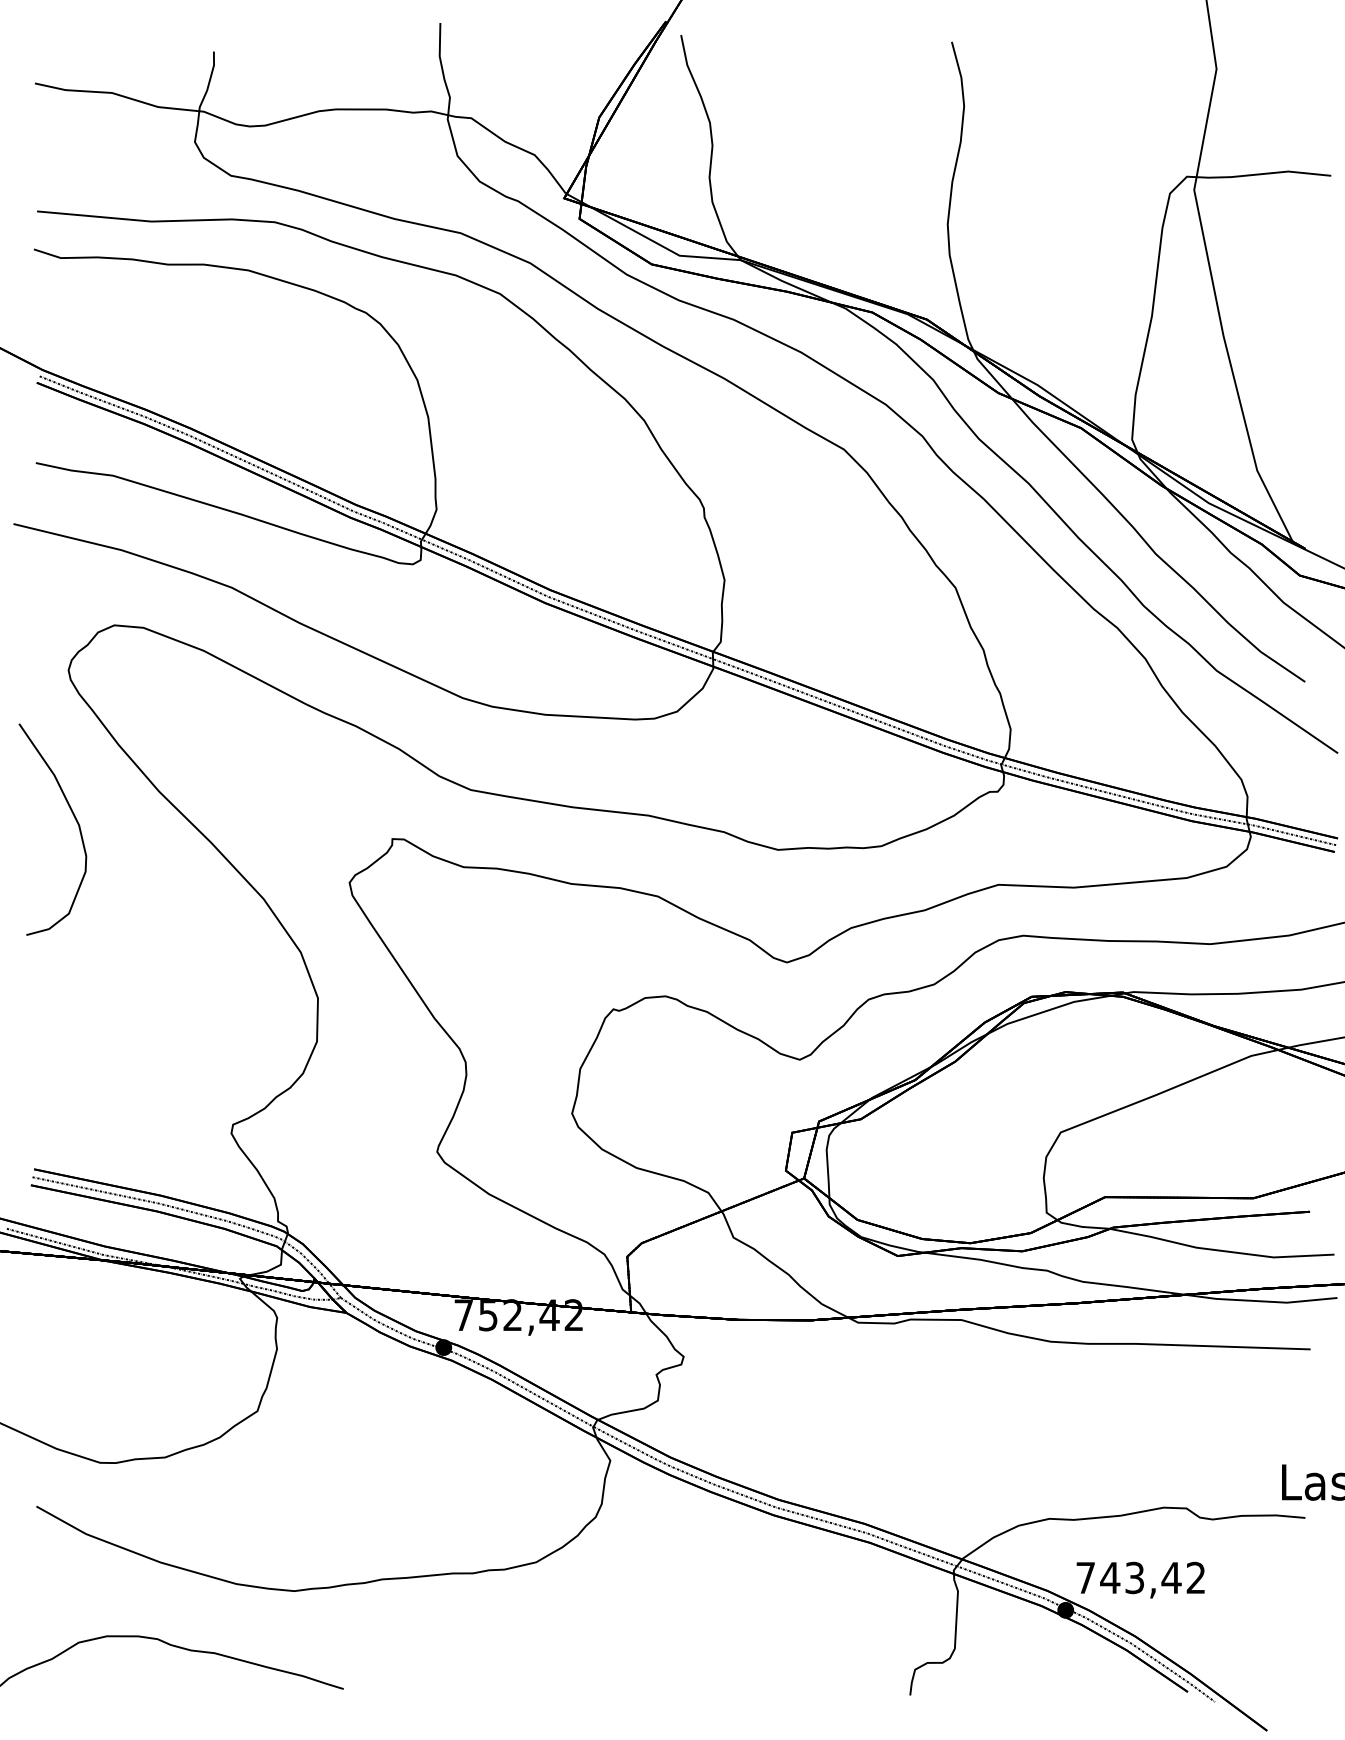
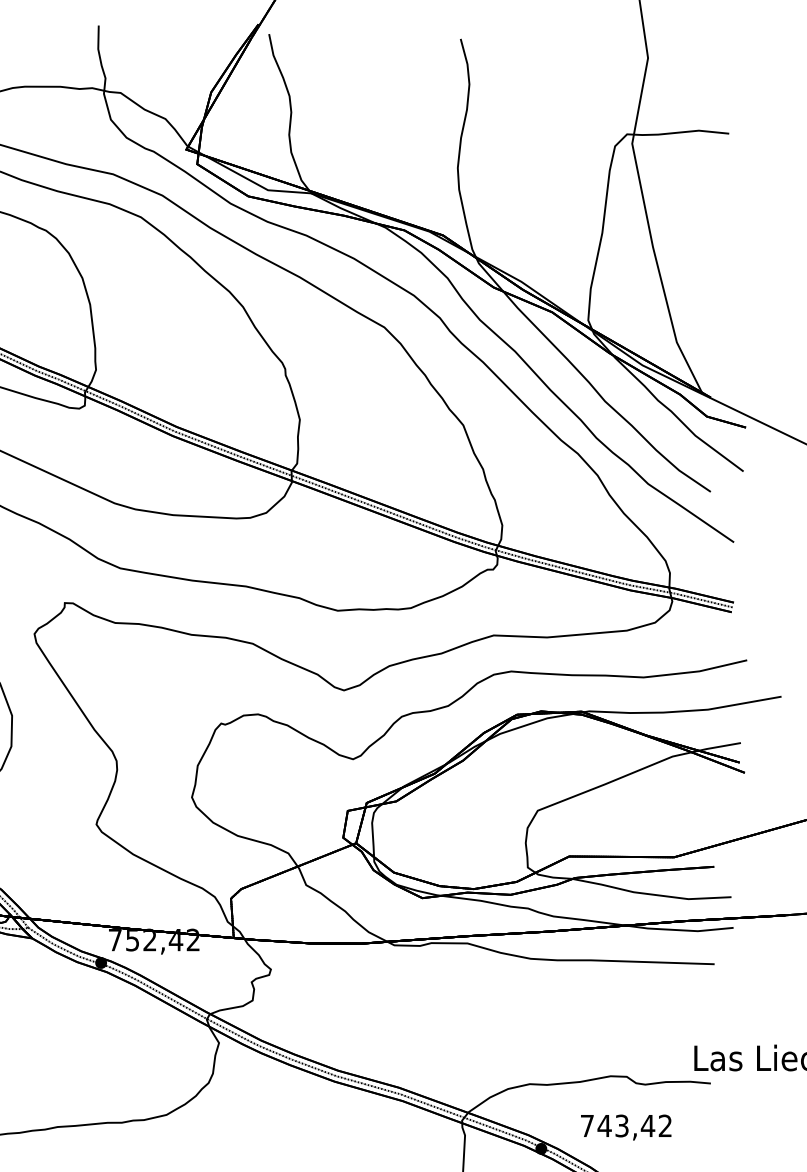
text: (1140, 1579) -> (626, 1127), moved

